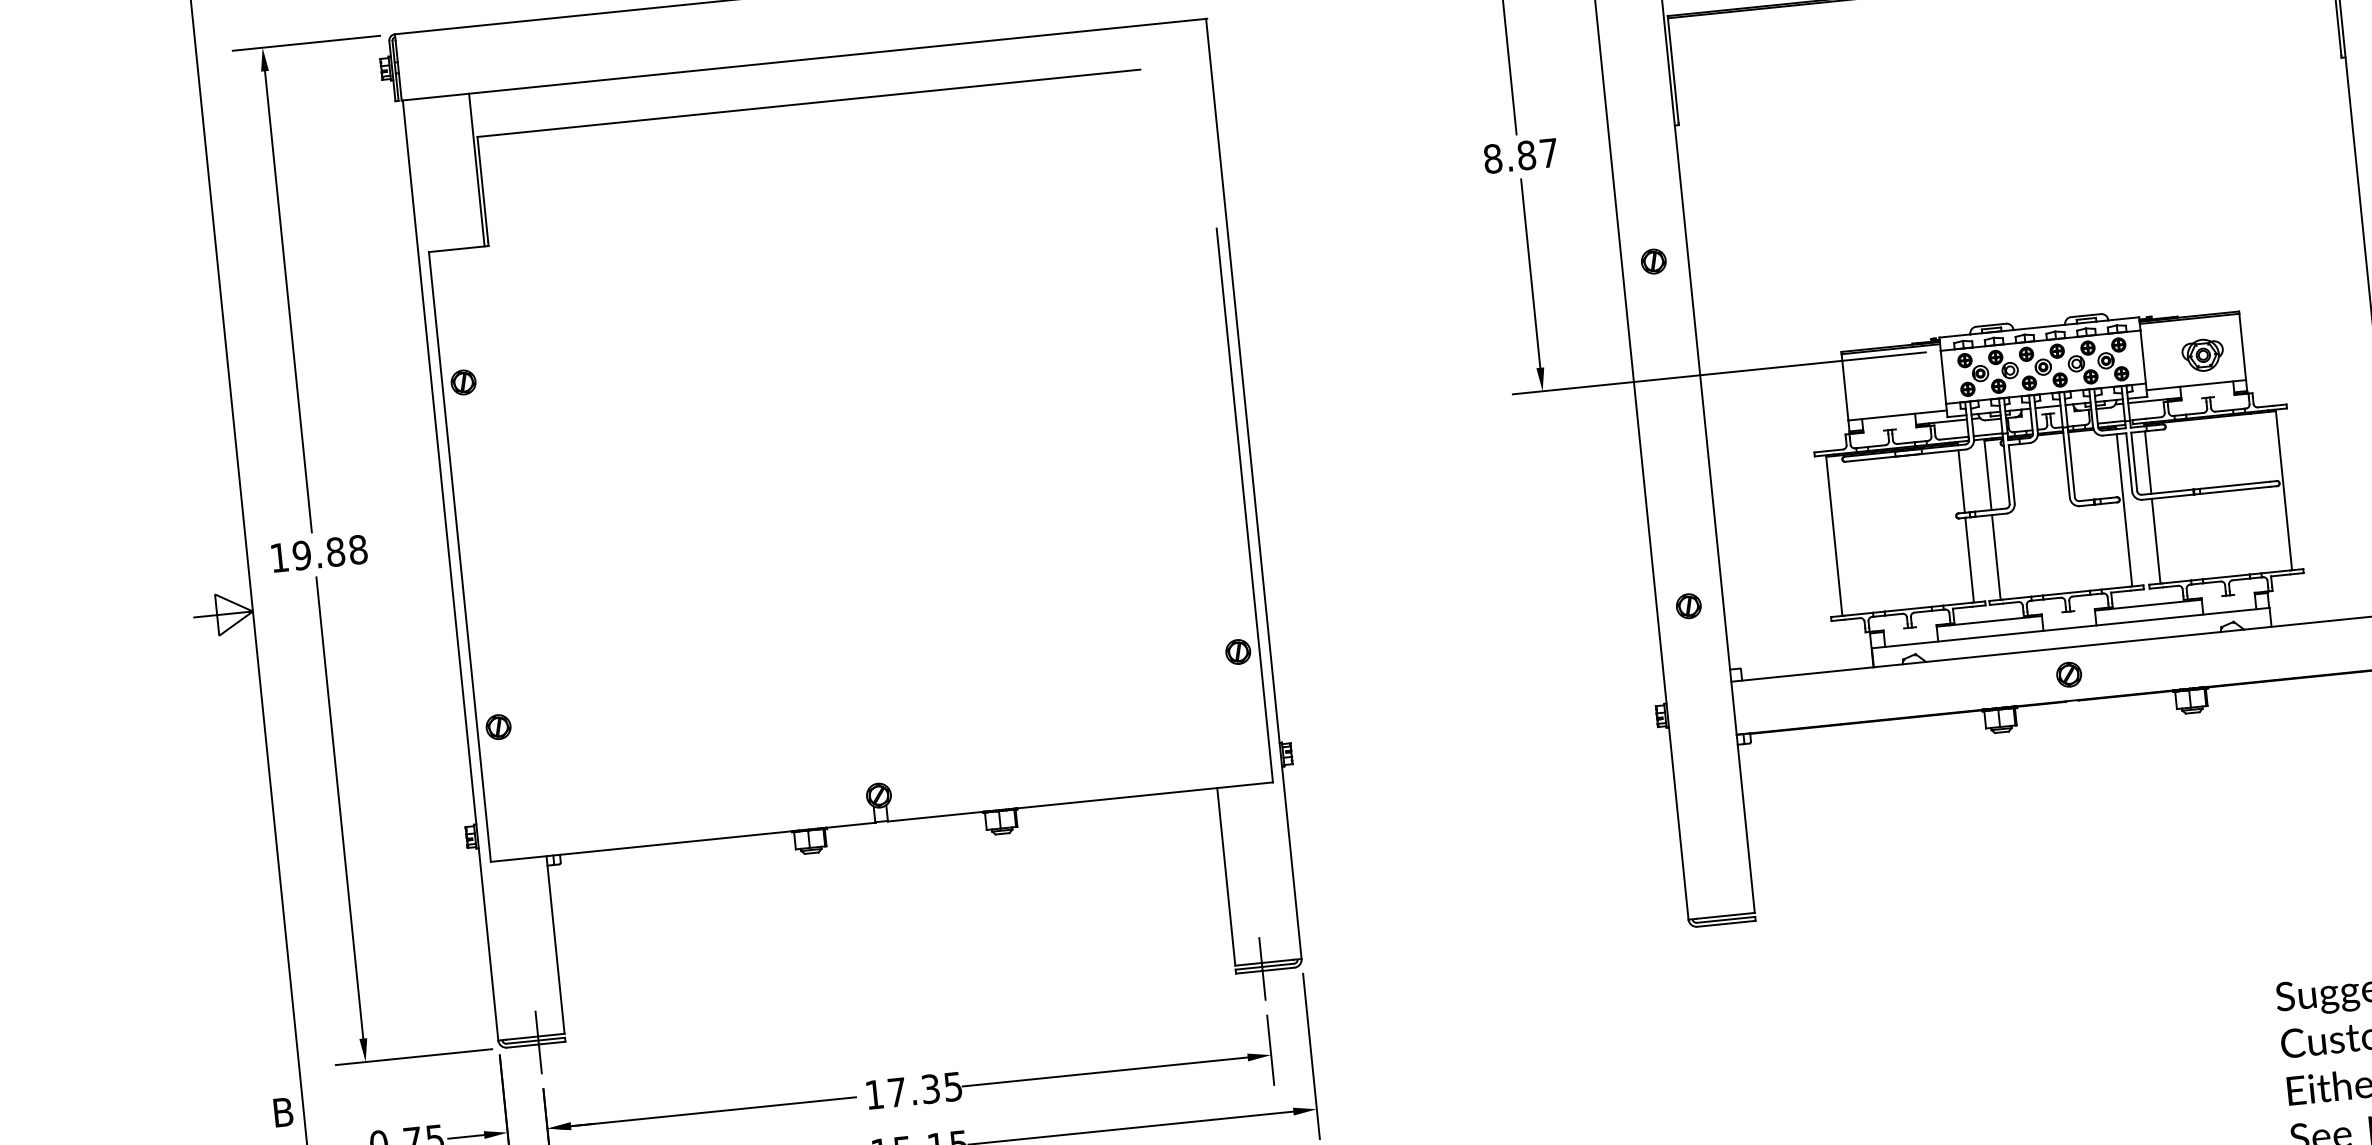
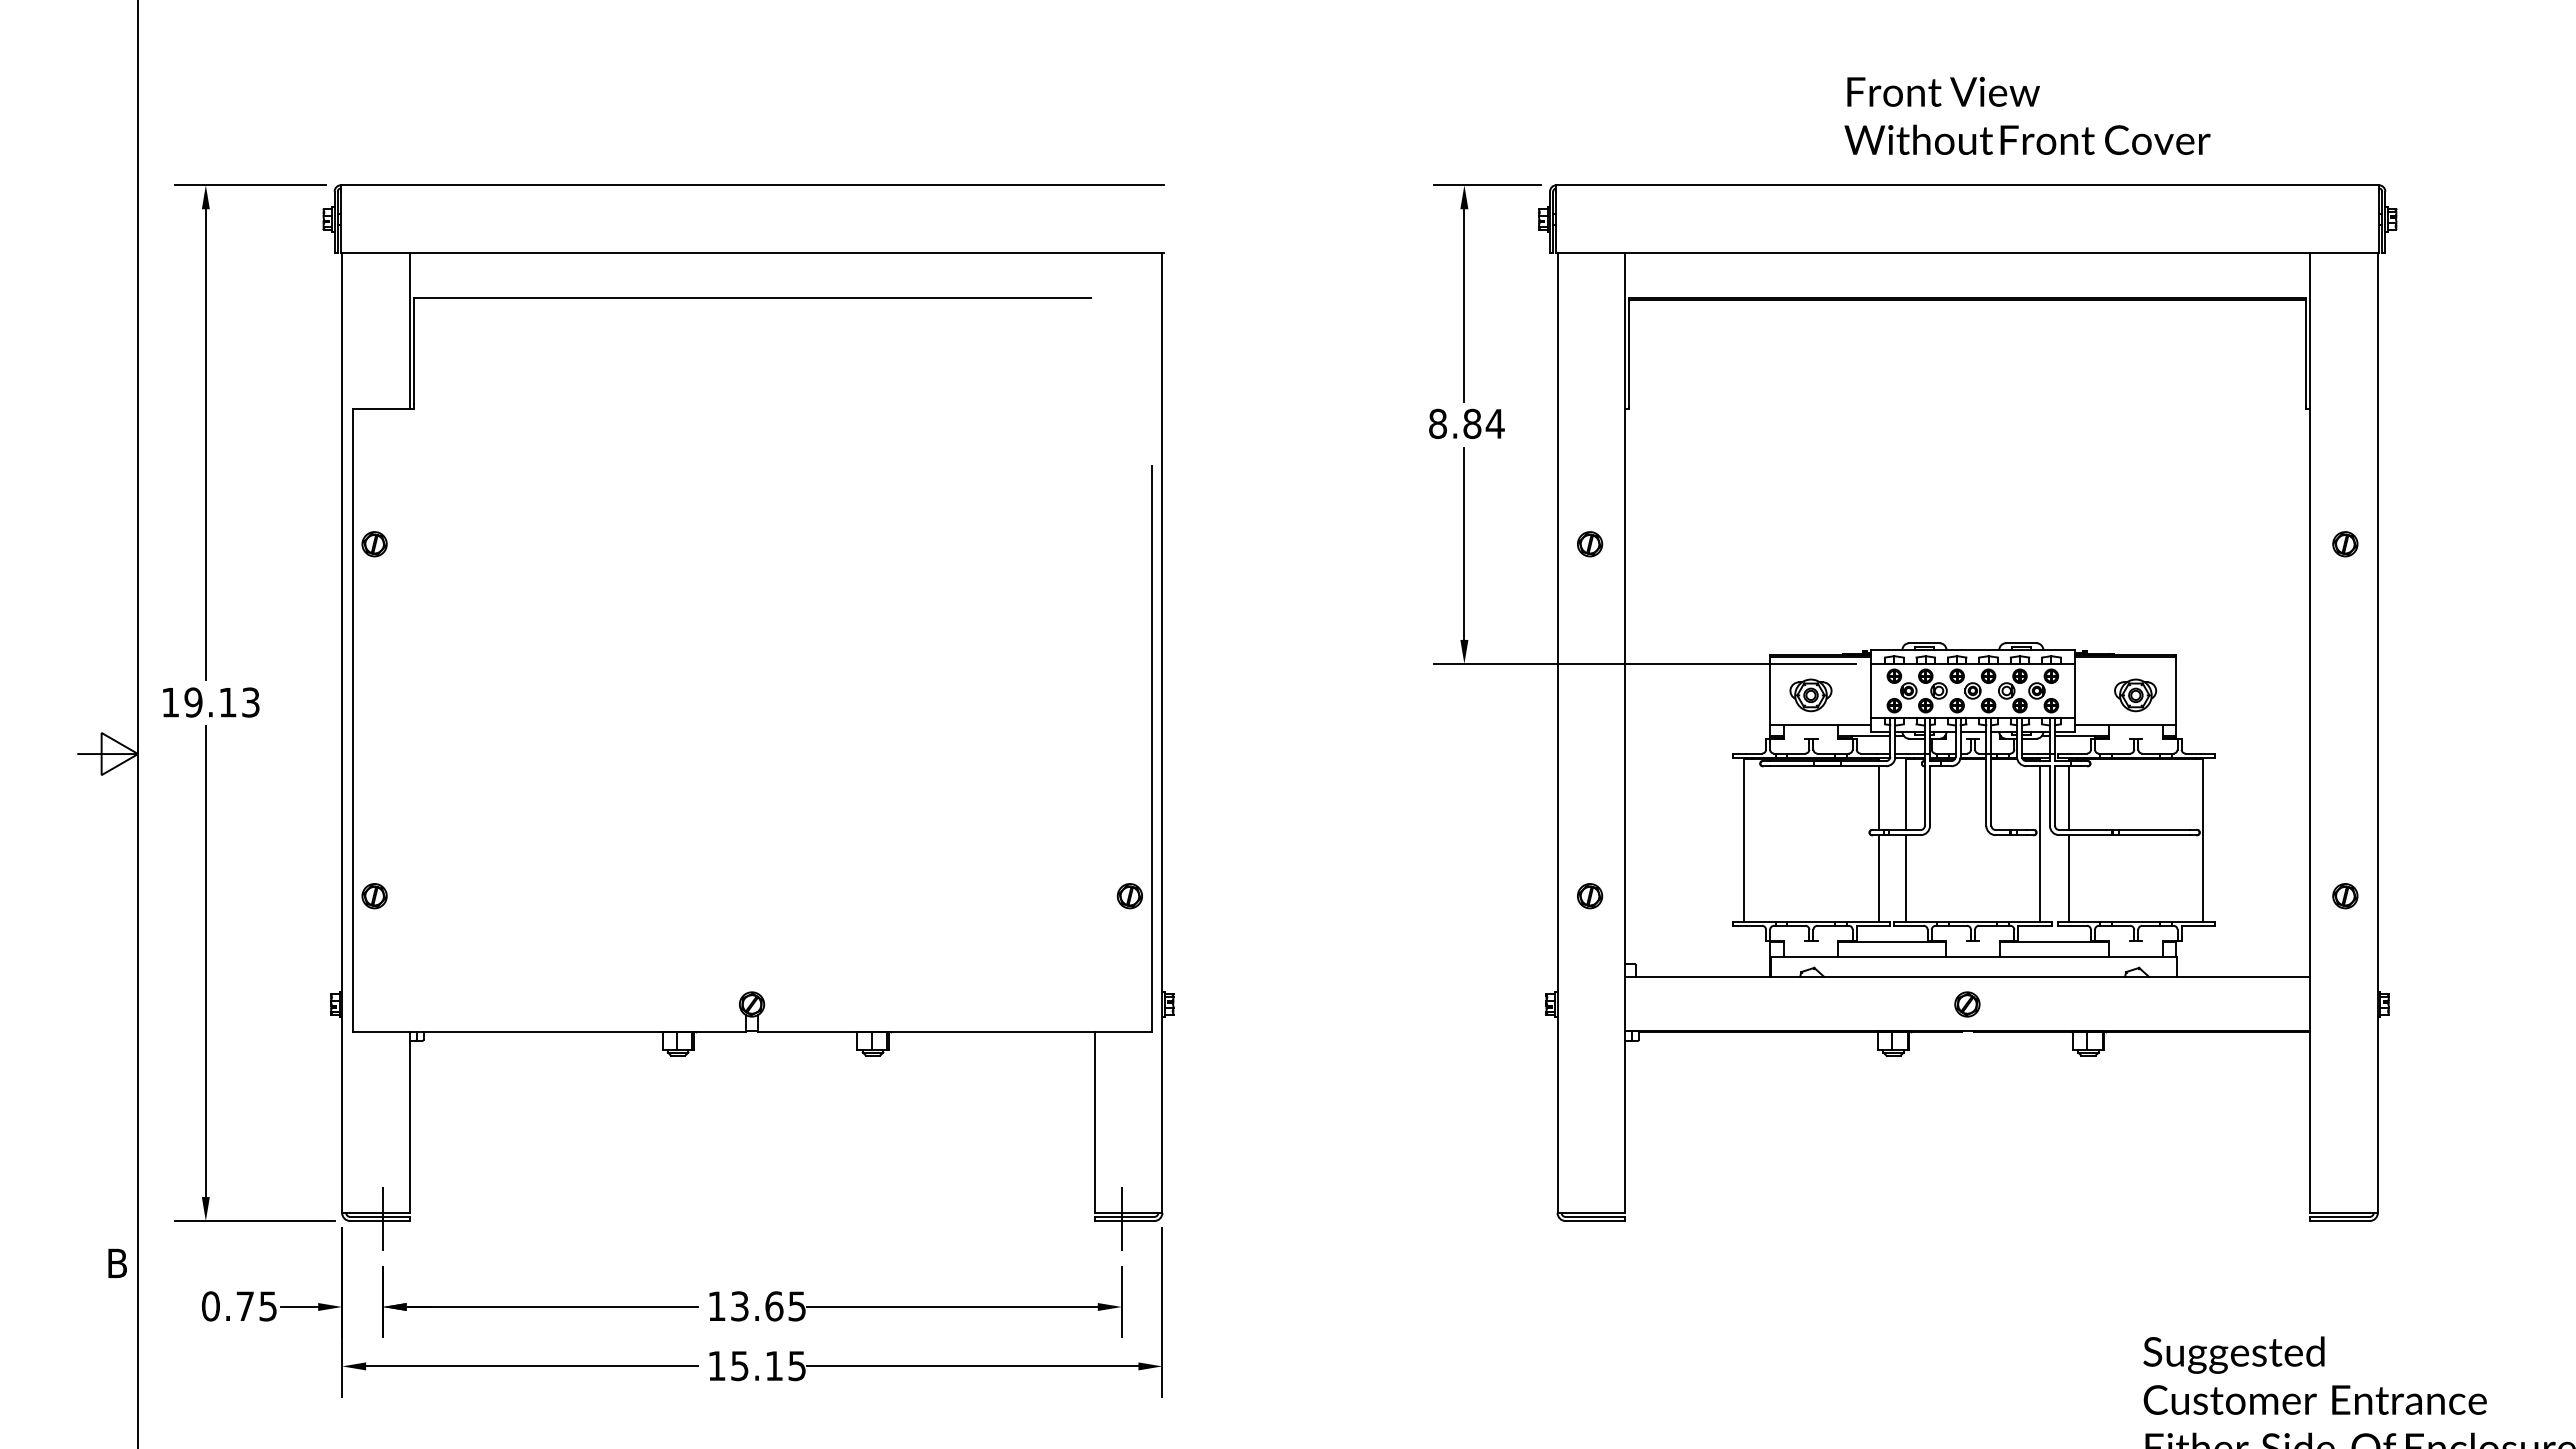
text: (1548, 152) -> (1494, 423), 8.87 -> 8.84
part: (1884, 387) -> (1810, 695), added
text: (347, 550) -> (239, 702), 19.88 -> 19.13
text: (914, 1090) -> (757, 1306), 17.35 -> 13.65

